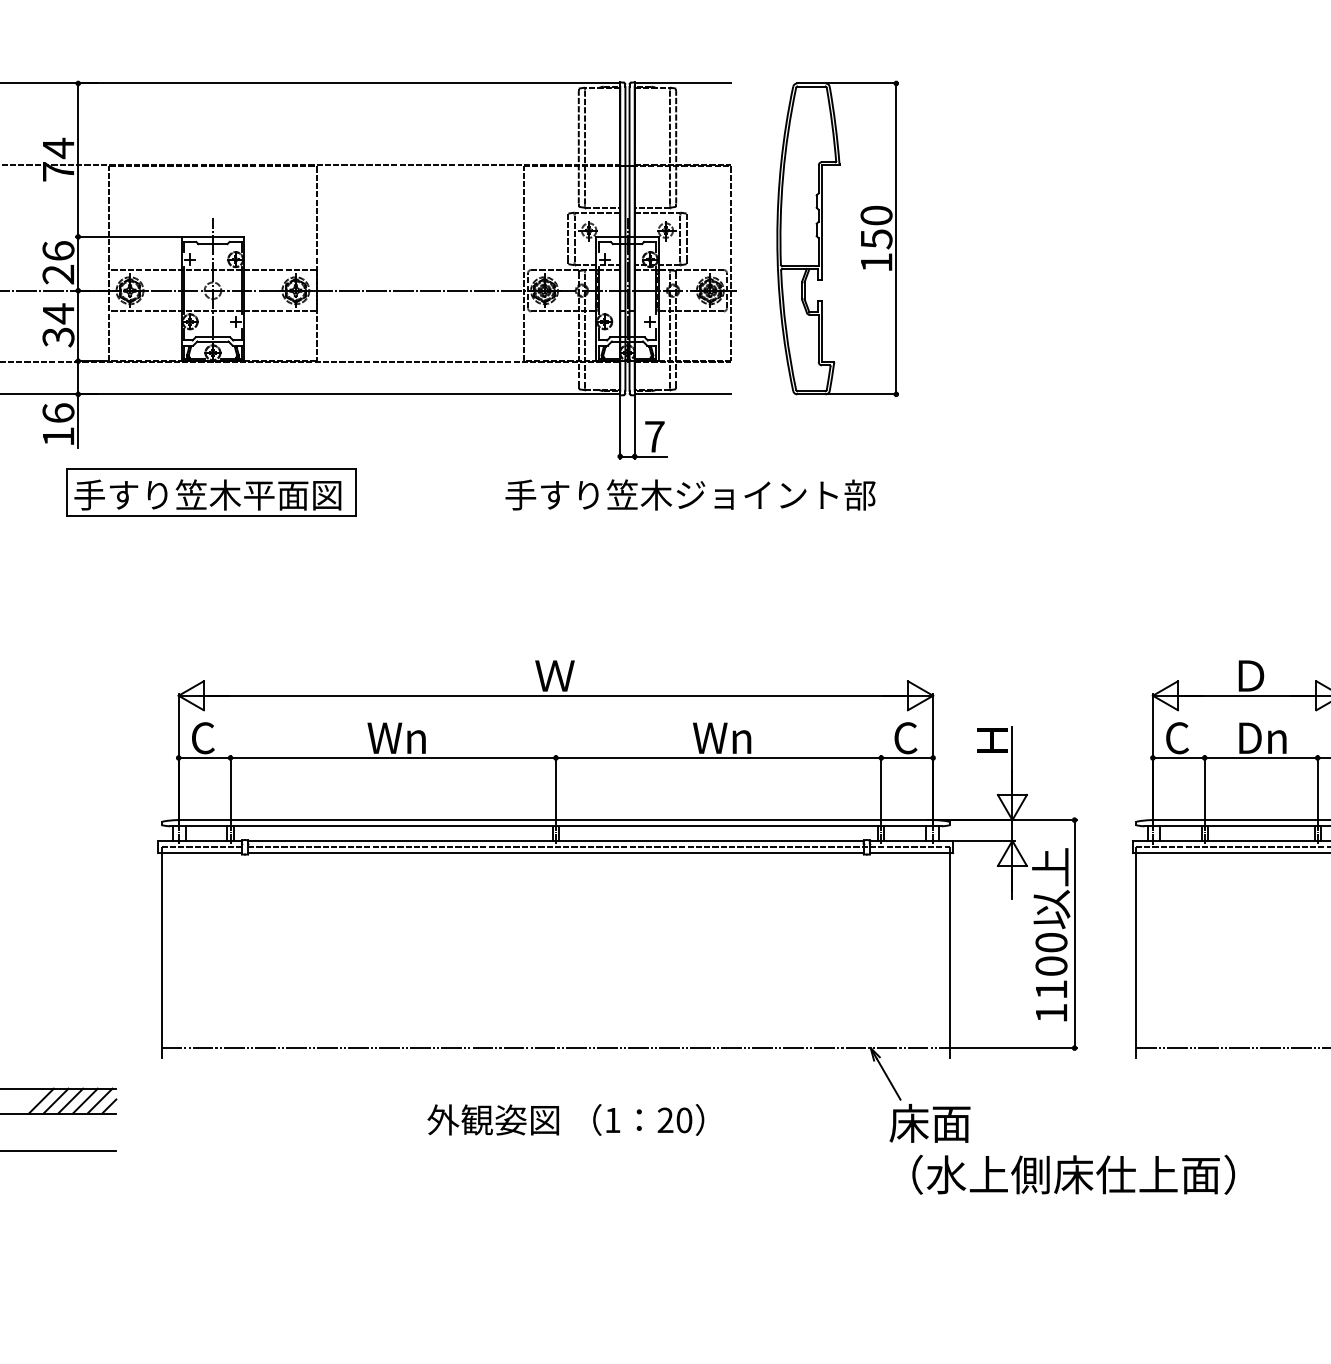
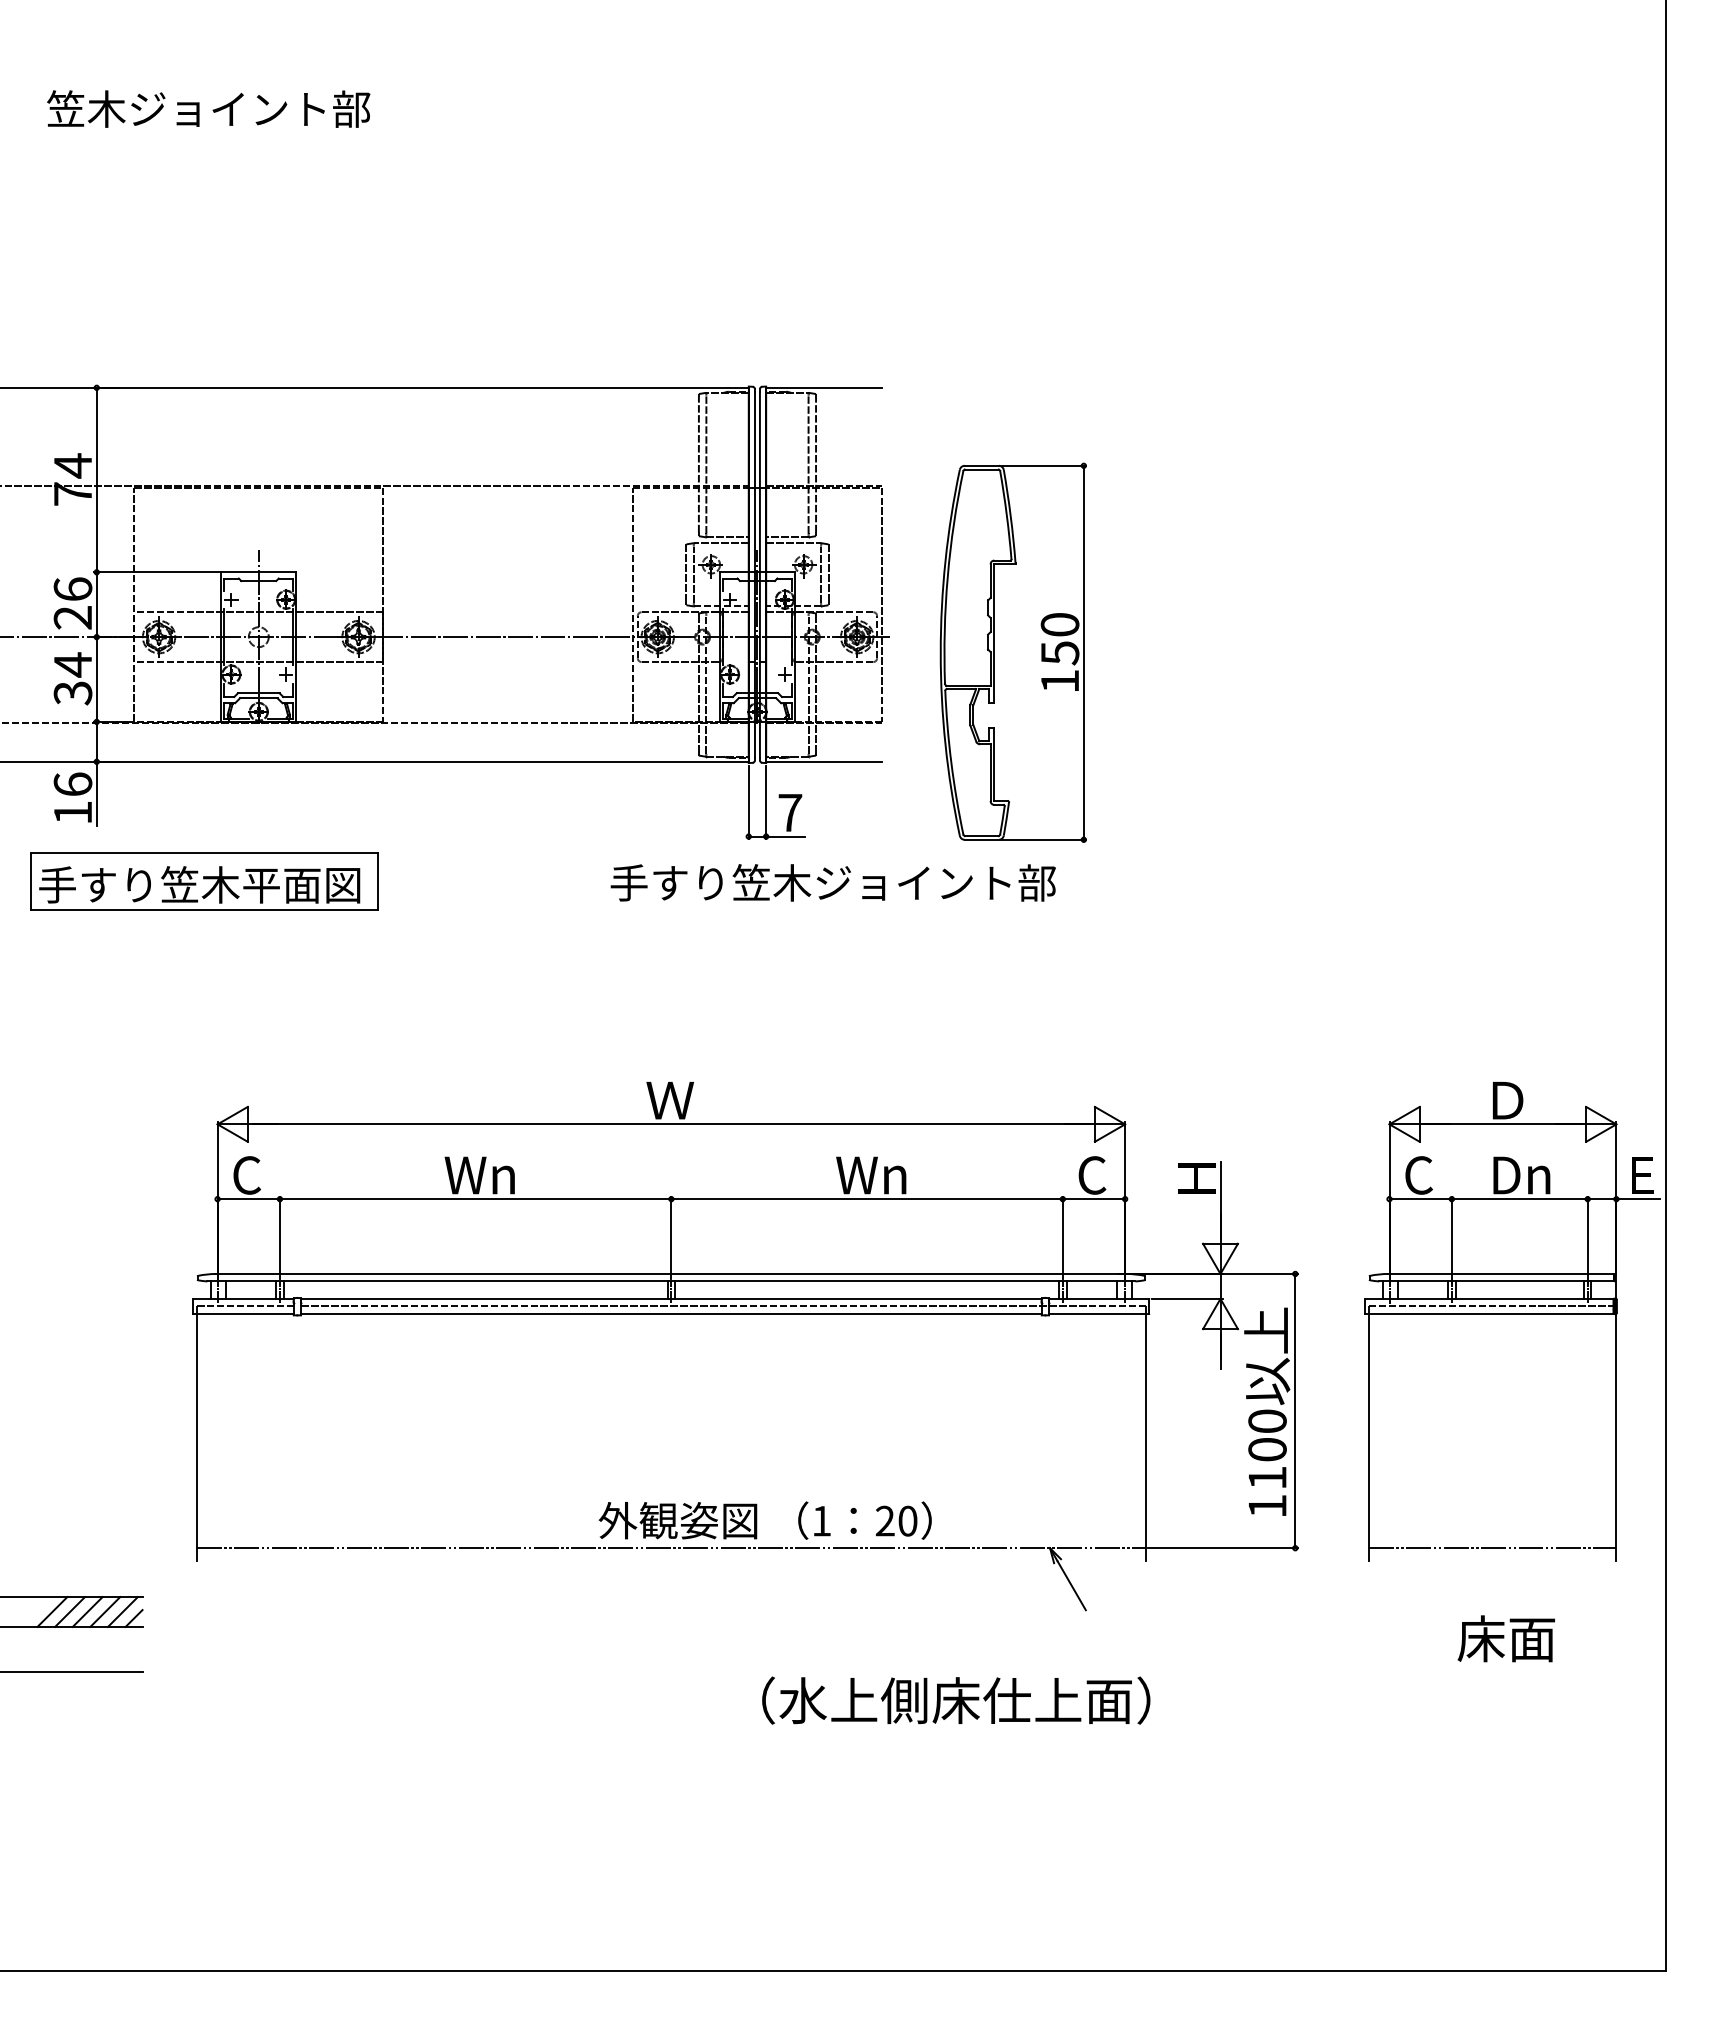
part: (837, 238) -> (1012, 652), moved
part: (211, 492) -> (204, 881), moved
text: (565, 1119) -> (764, 1520), moved
text: (929, 1123) -> (1505, 1638), moved
text: (1073, 1174) -> (956, 1700), moved

